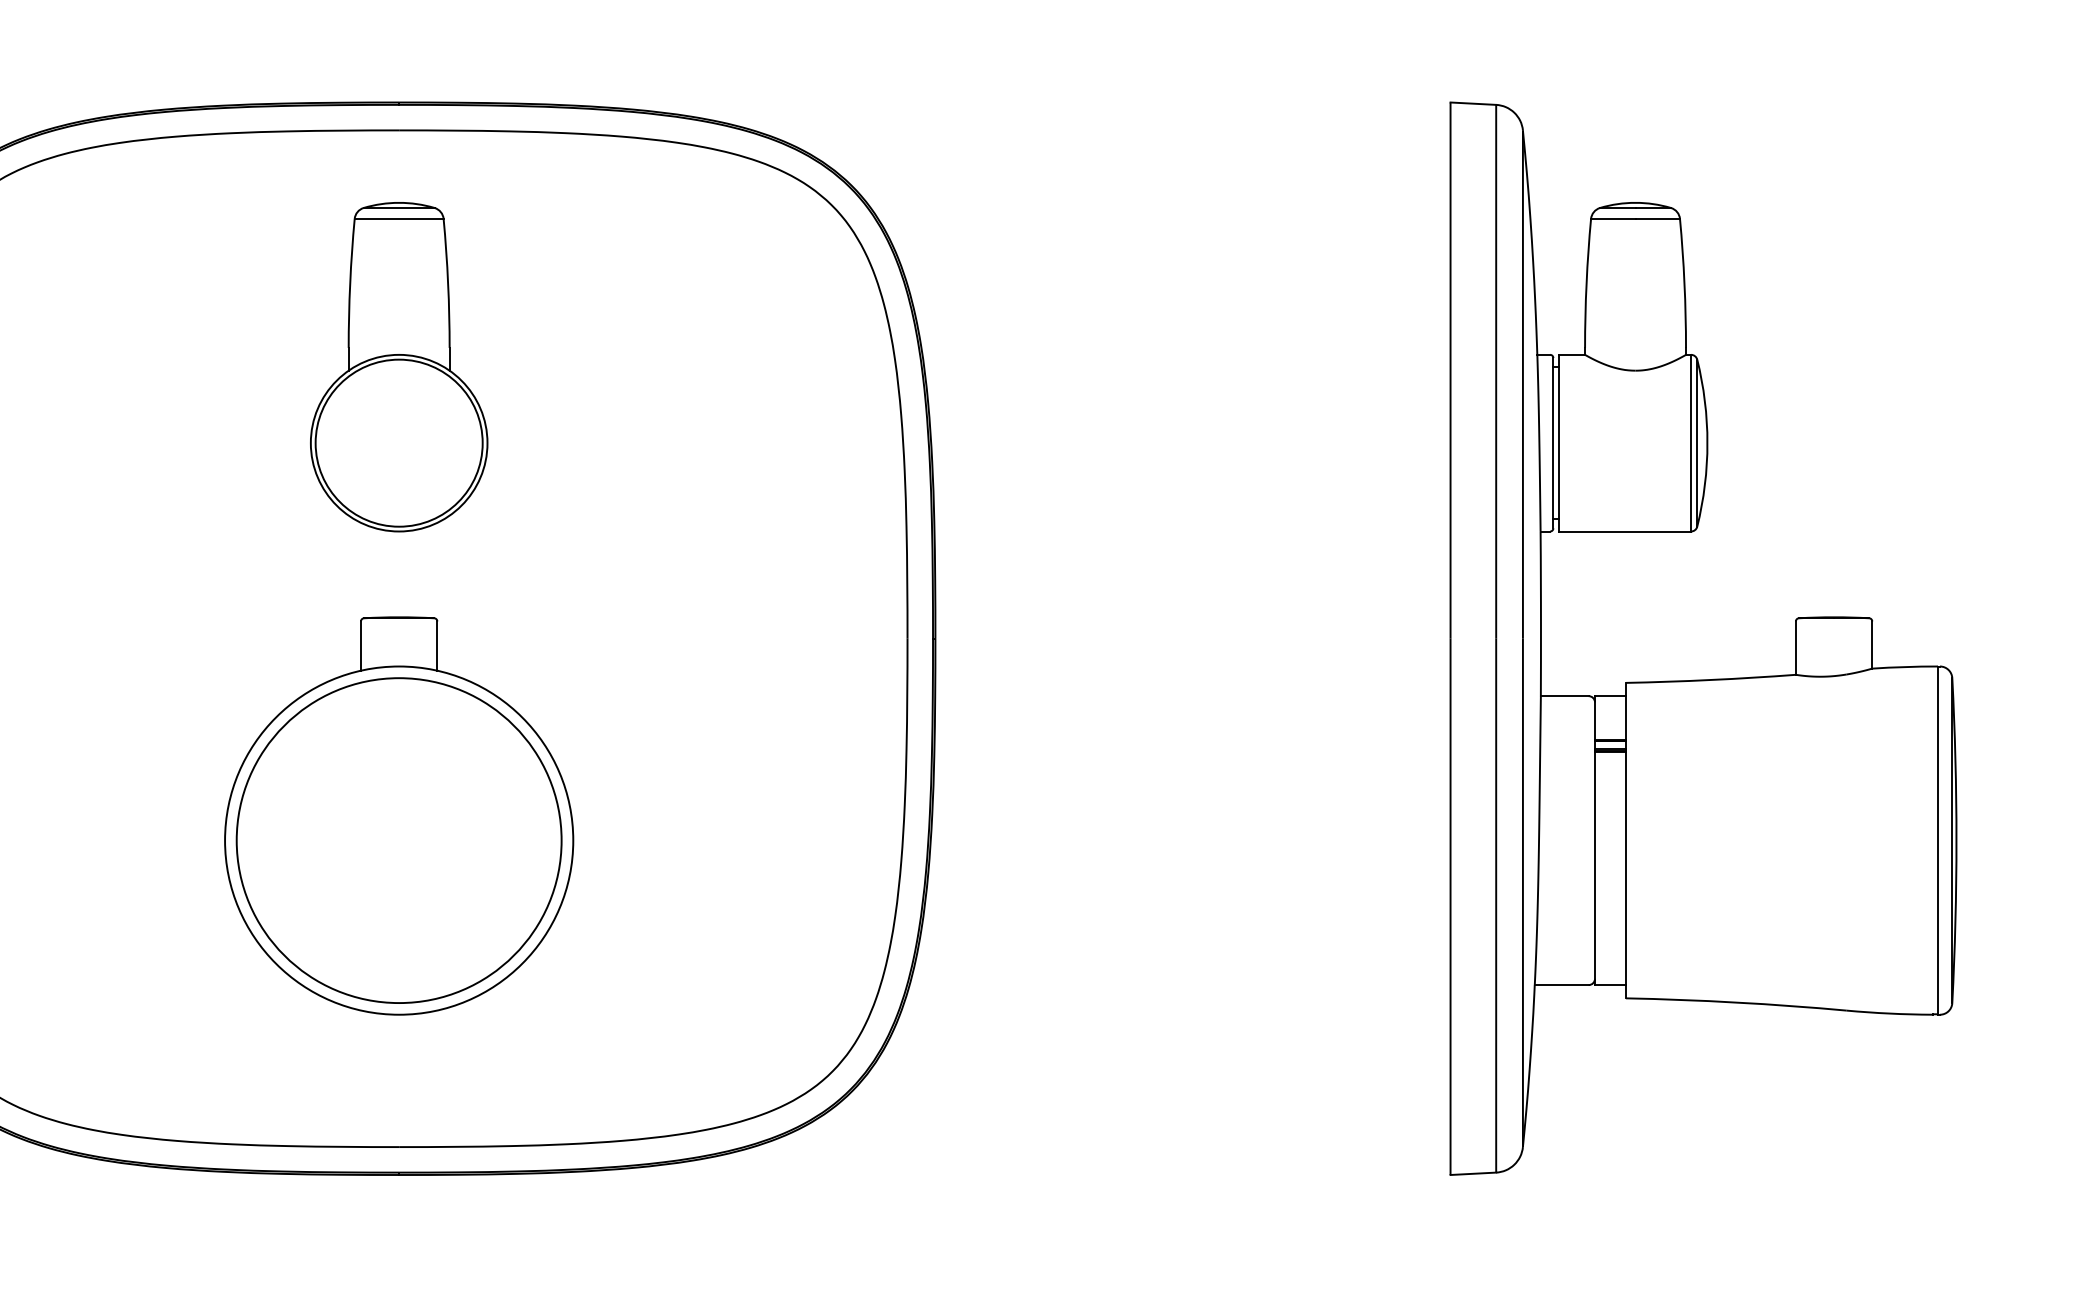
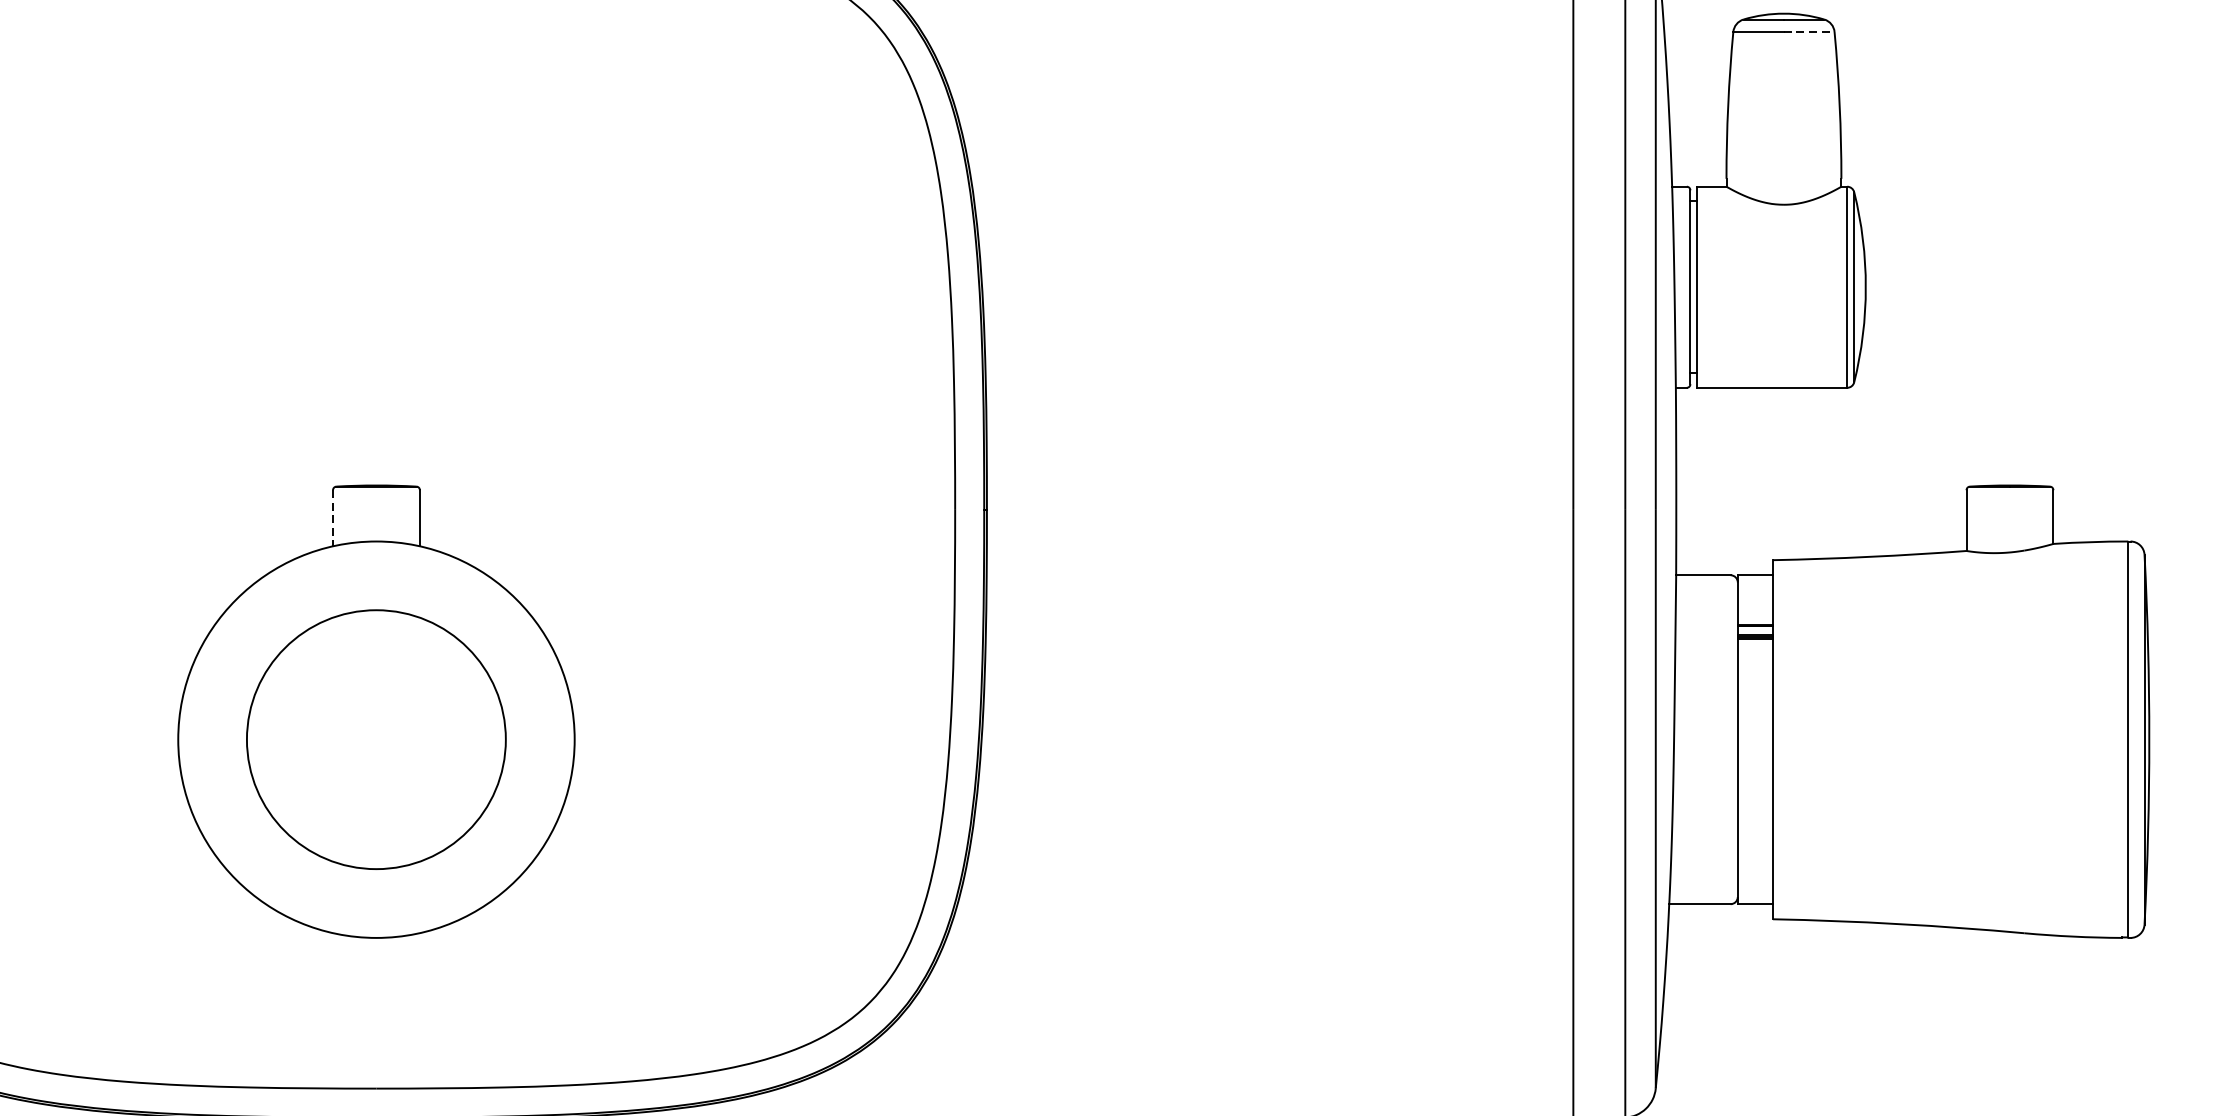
line: (1658, 218) -> (1810, 31), solid -> dashed
part: (399, 367) -> (376, 201), removed
line: (361, 646) -> (333, 518), solid -> dashed
circle: (398, 840) -> (375, 739), size x0.7

